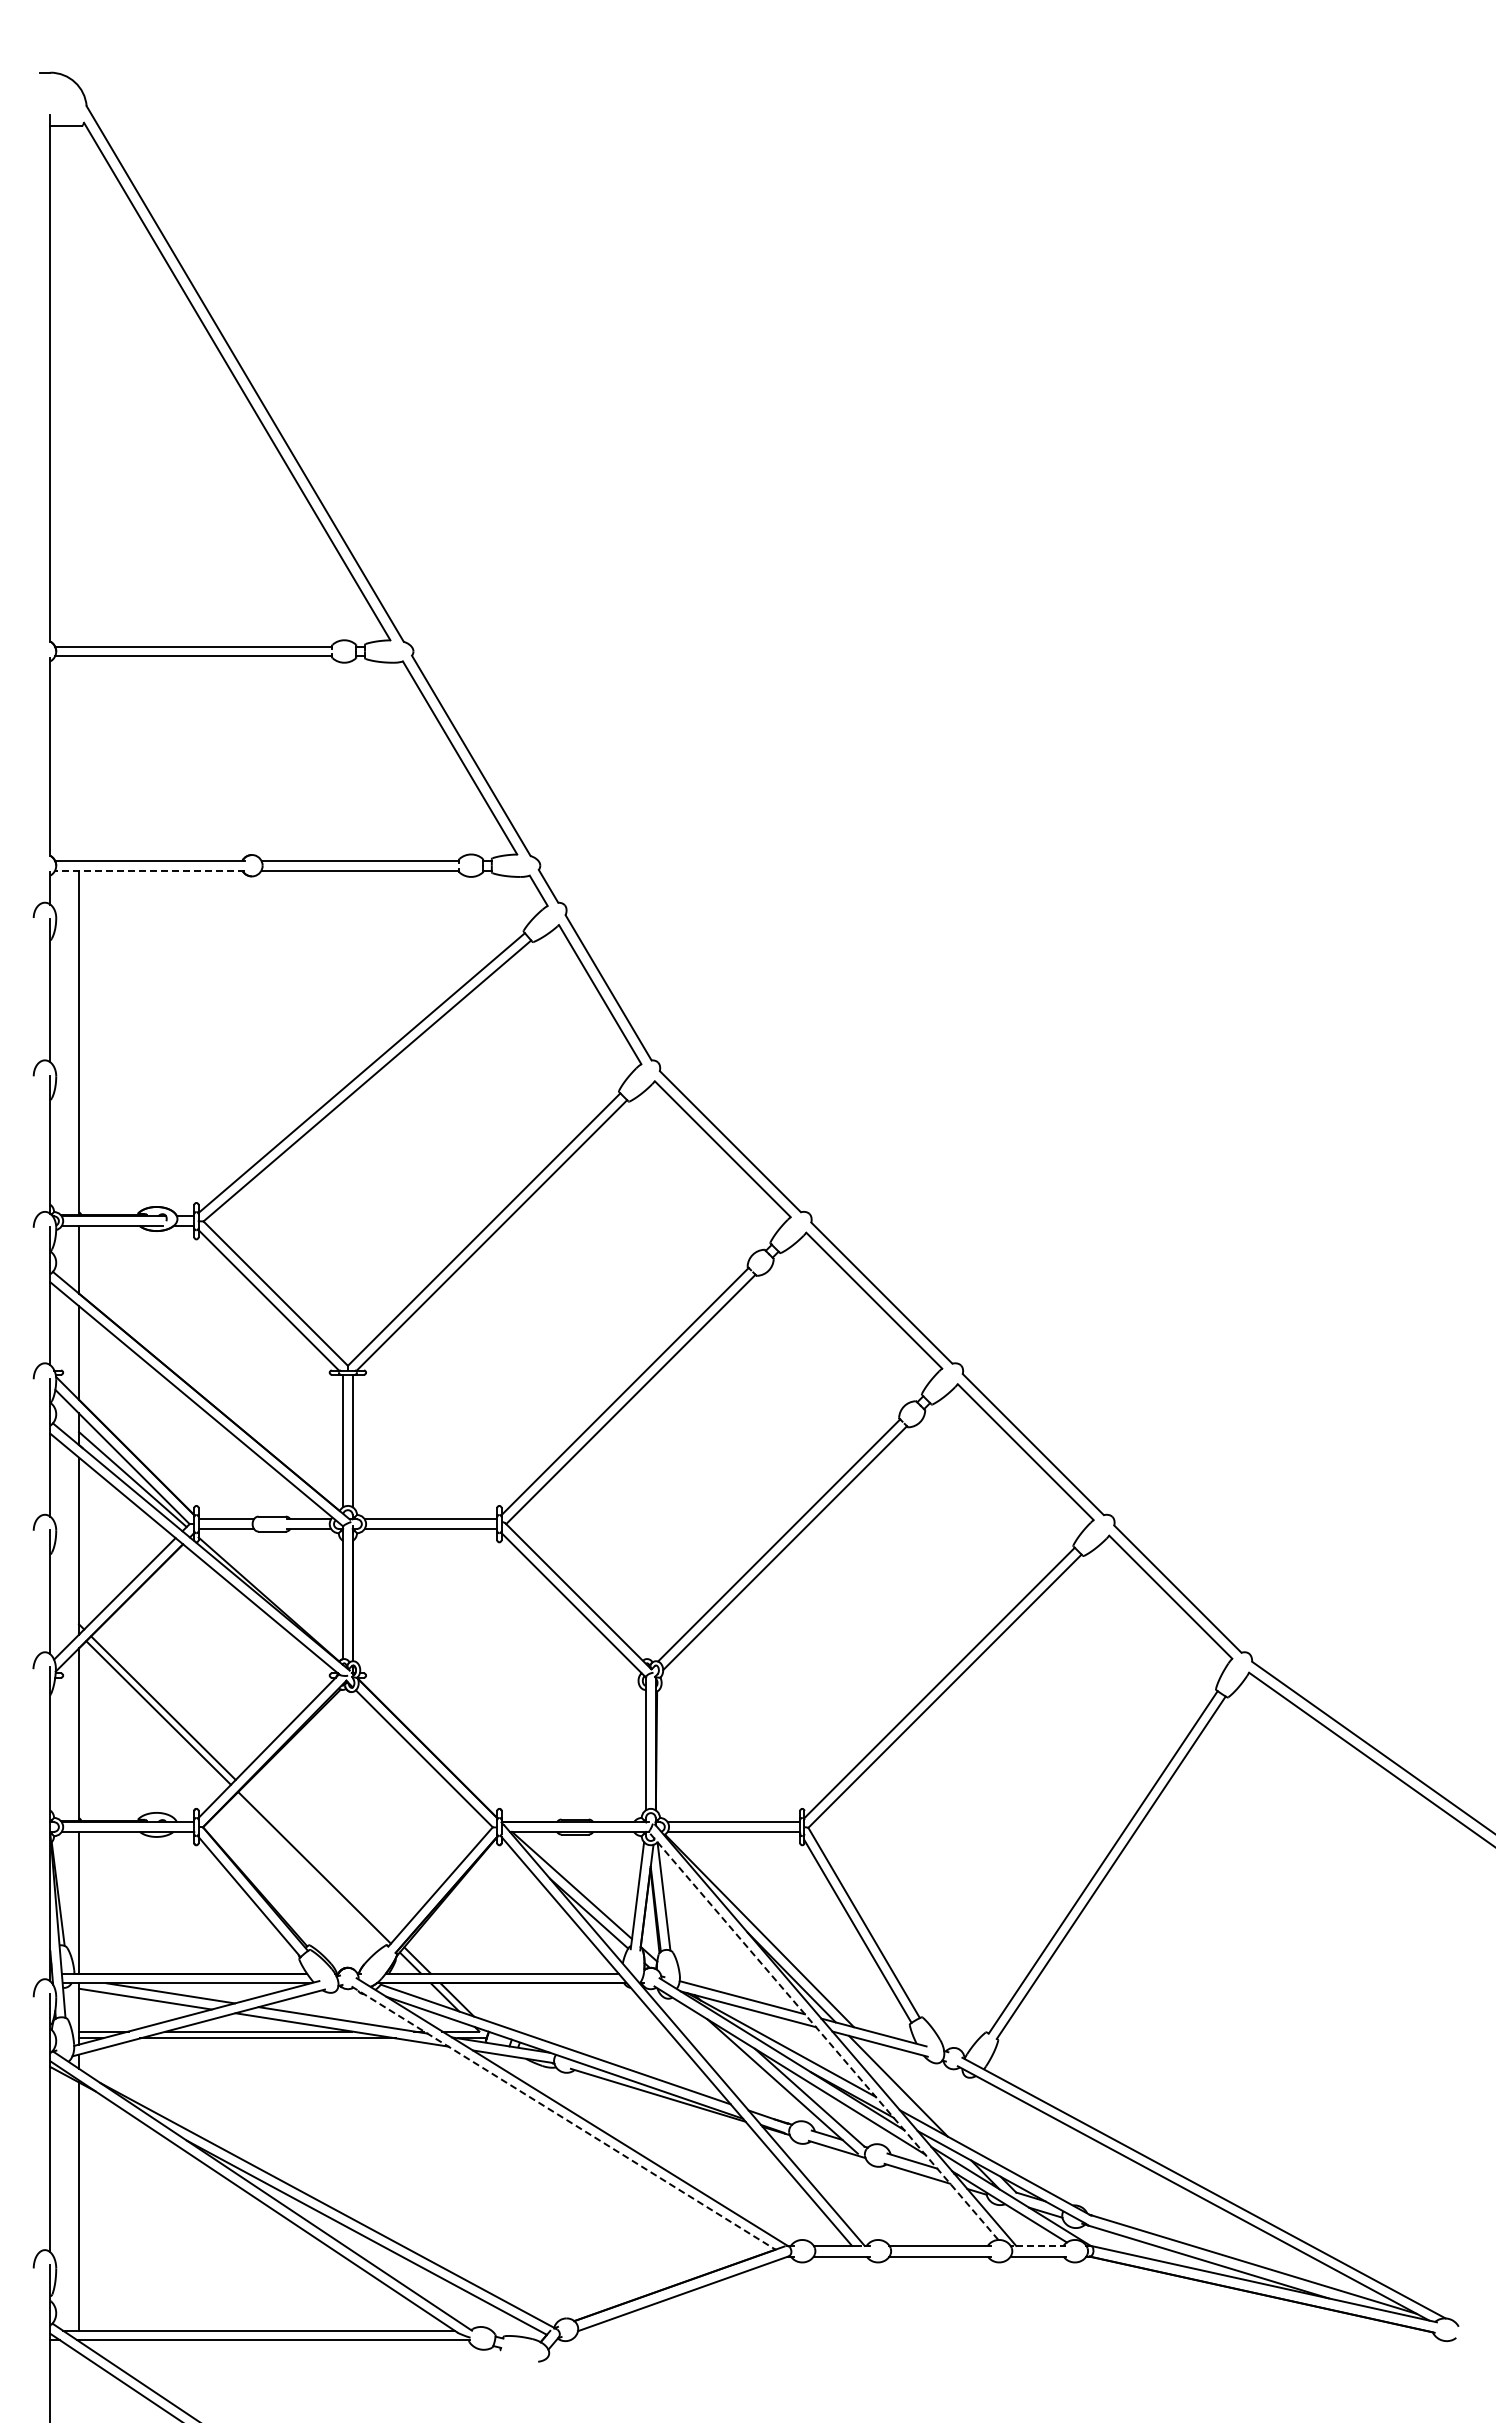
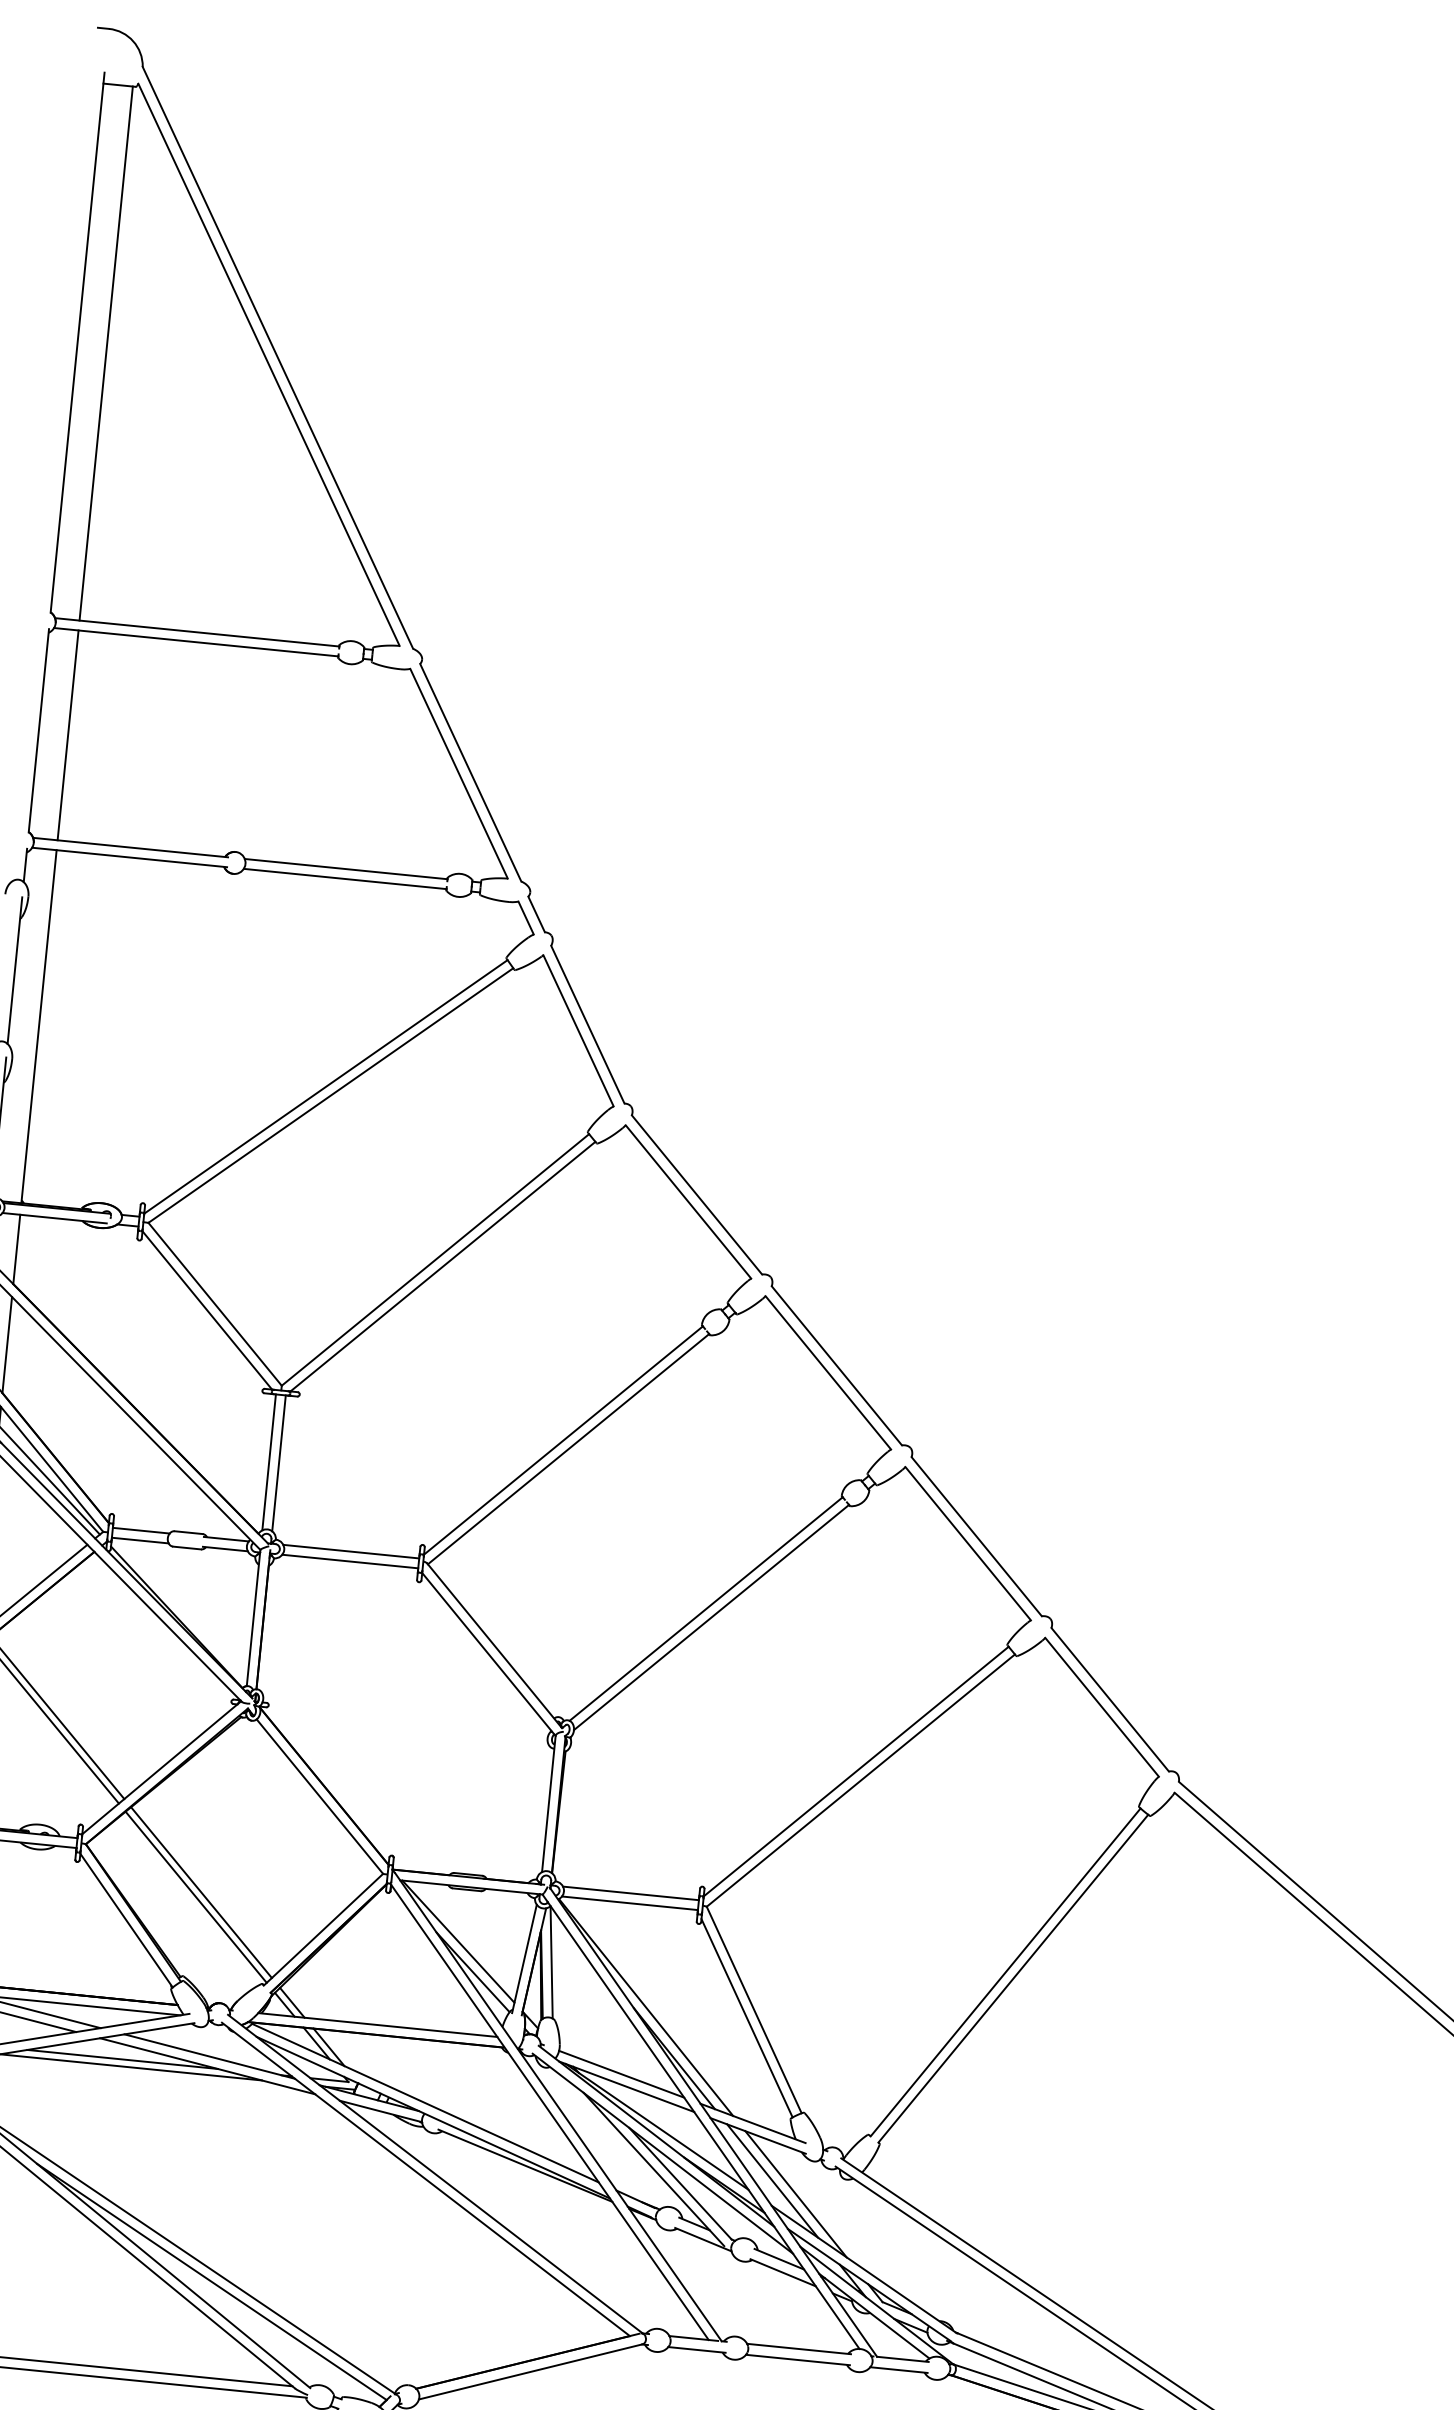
line: (79, 386) -> (106, 353), added
line: (79, 758) -> (68, 735), added
line: (149, 870) -> (128, 857), dashed -> solid
line: (319, 1862) -> (201, 1892), added
line: (823, 2036) -> (700, 2122), dashed -> solid
line: (922, 2096) -> (796, 2194), added
line: (563, 2118) -> (425, 2179), dashed -> solid
line: (1041, 2245) -> (903, 2359), dashed -> solid

